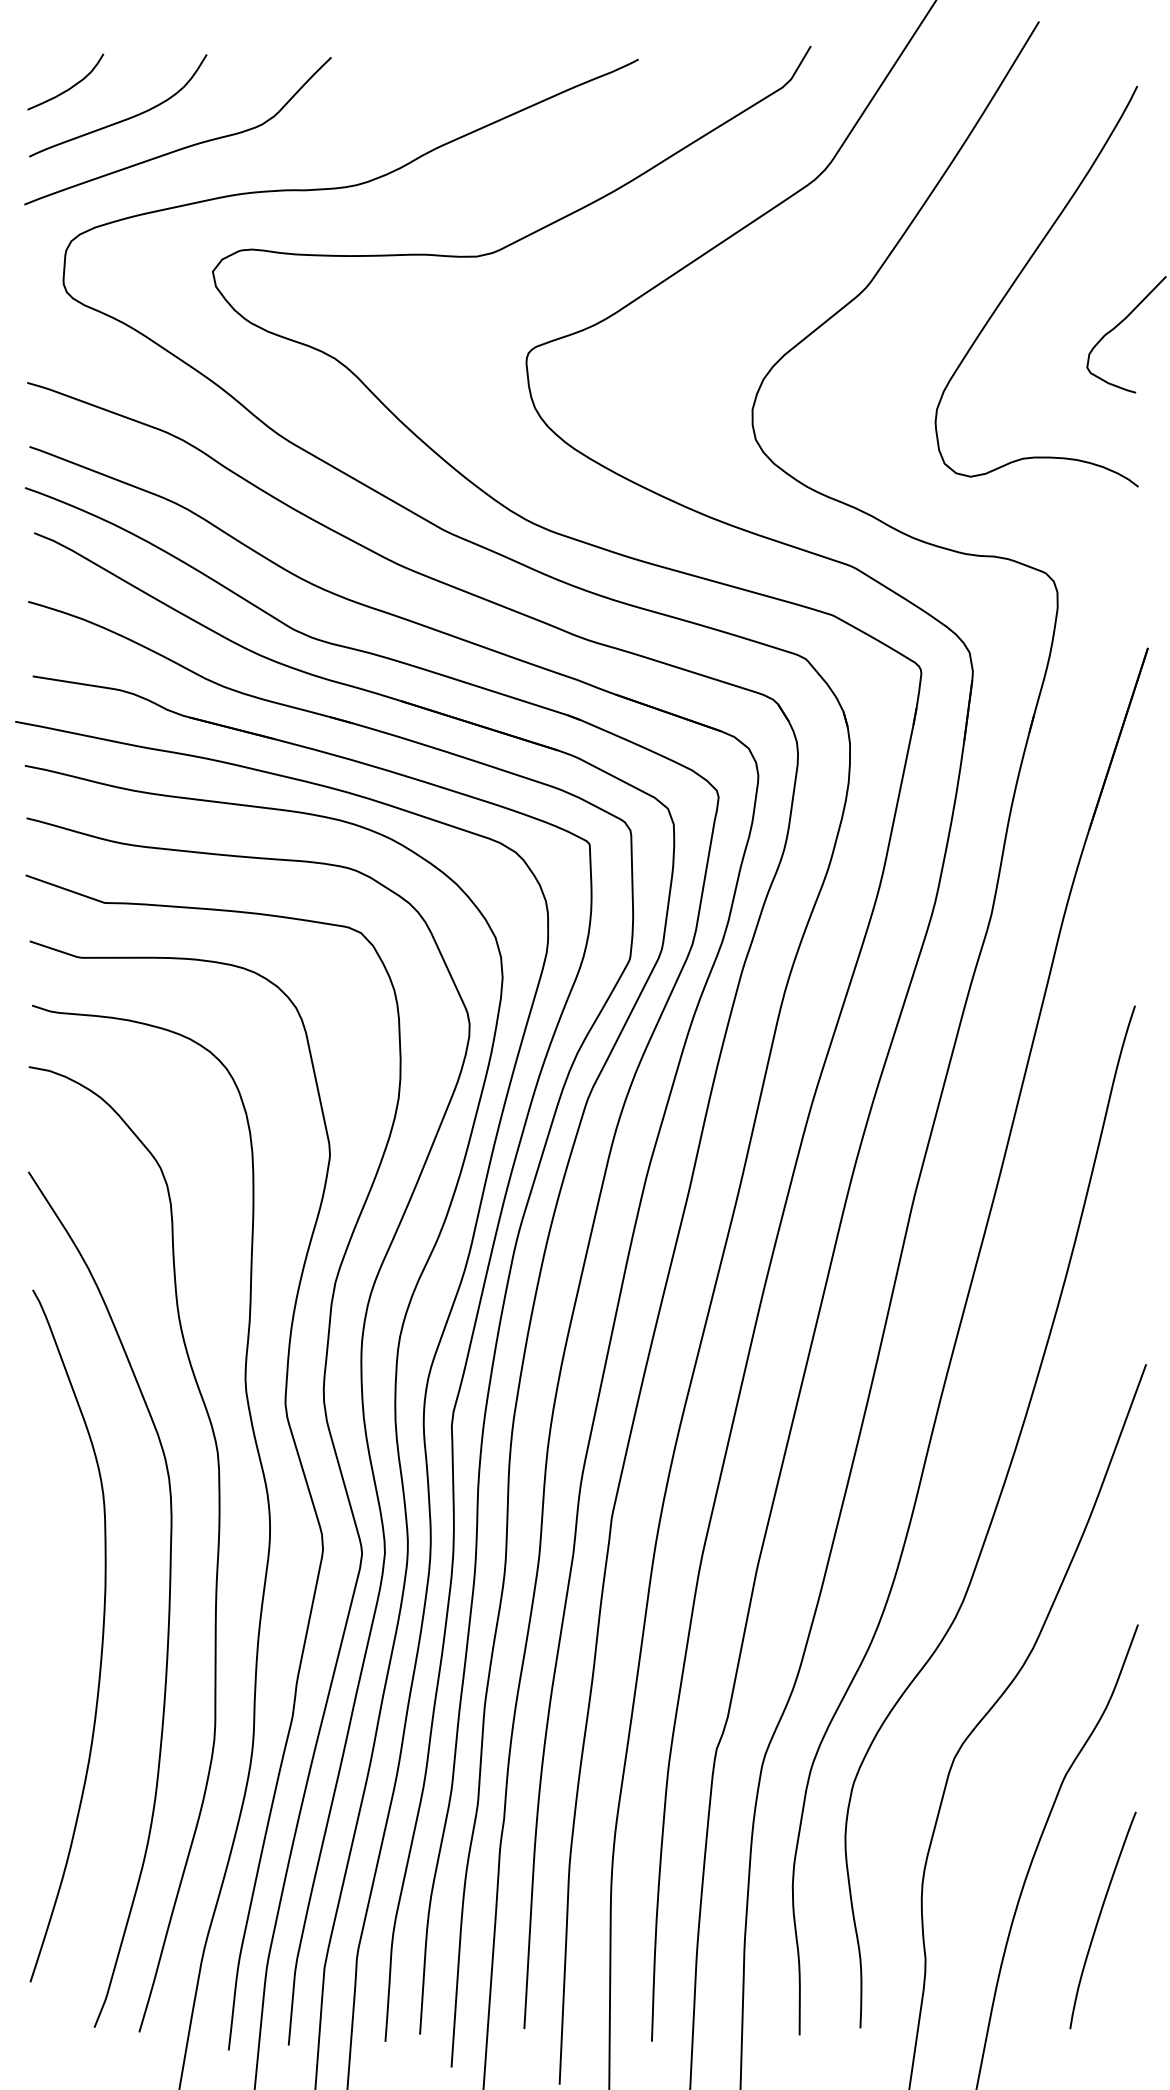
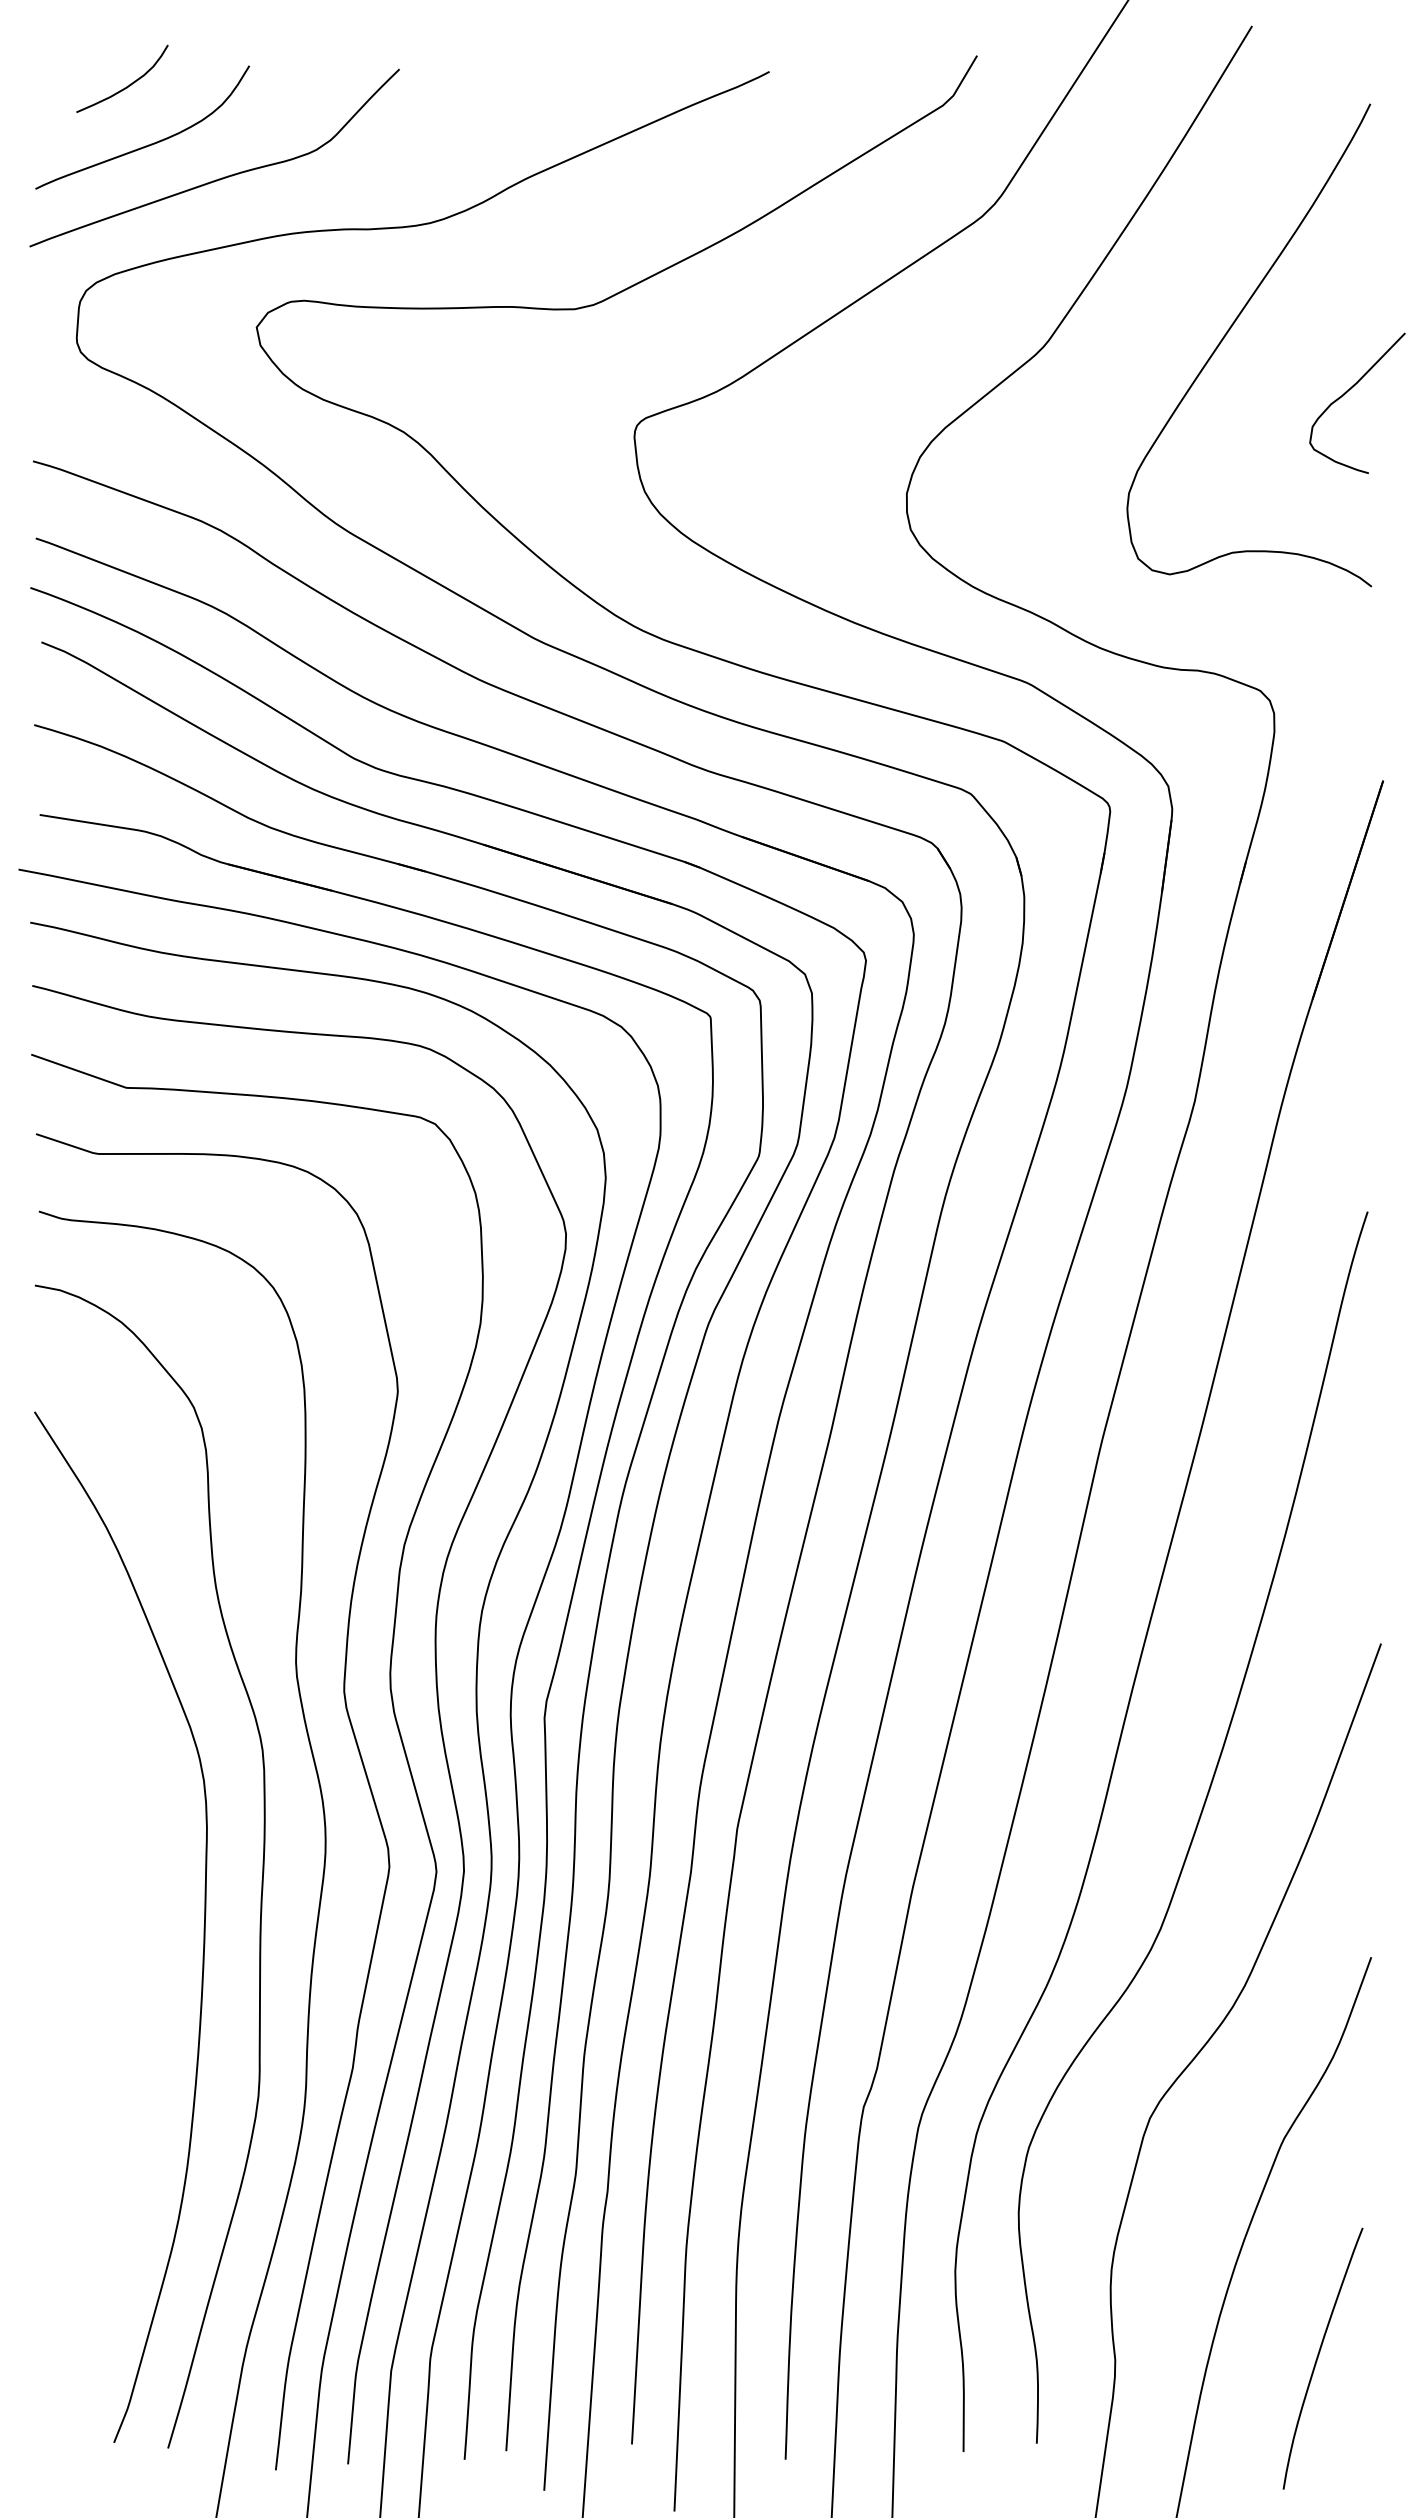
curve: (69, 87) -> (127, 85), moved
curve: (102, 1635) -> (123, 1970), removed
curve: (1099, 1920) -> (1318, 2358), moved

